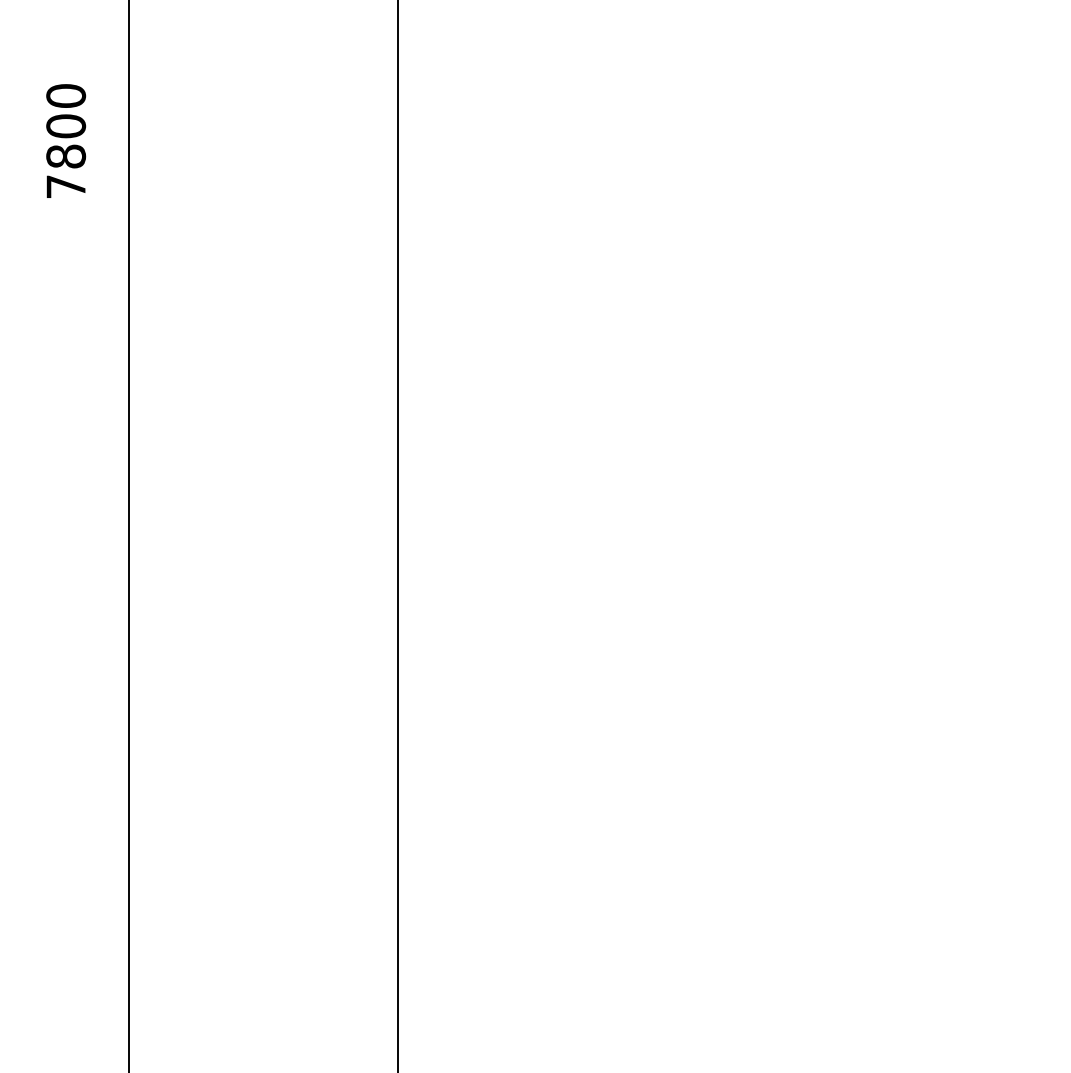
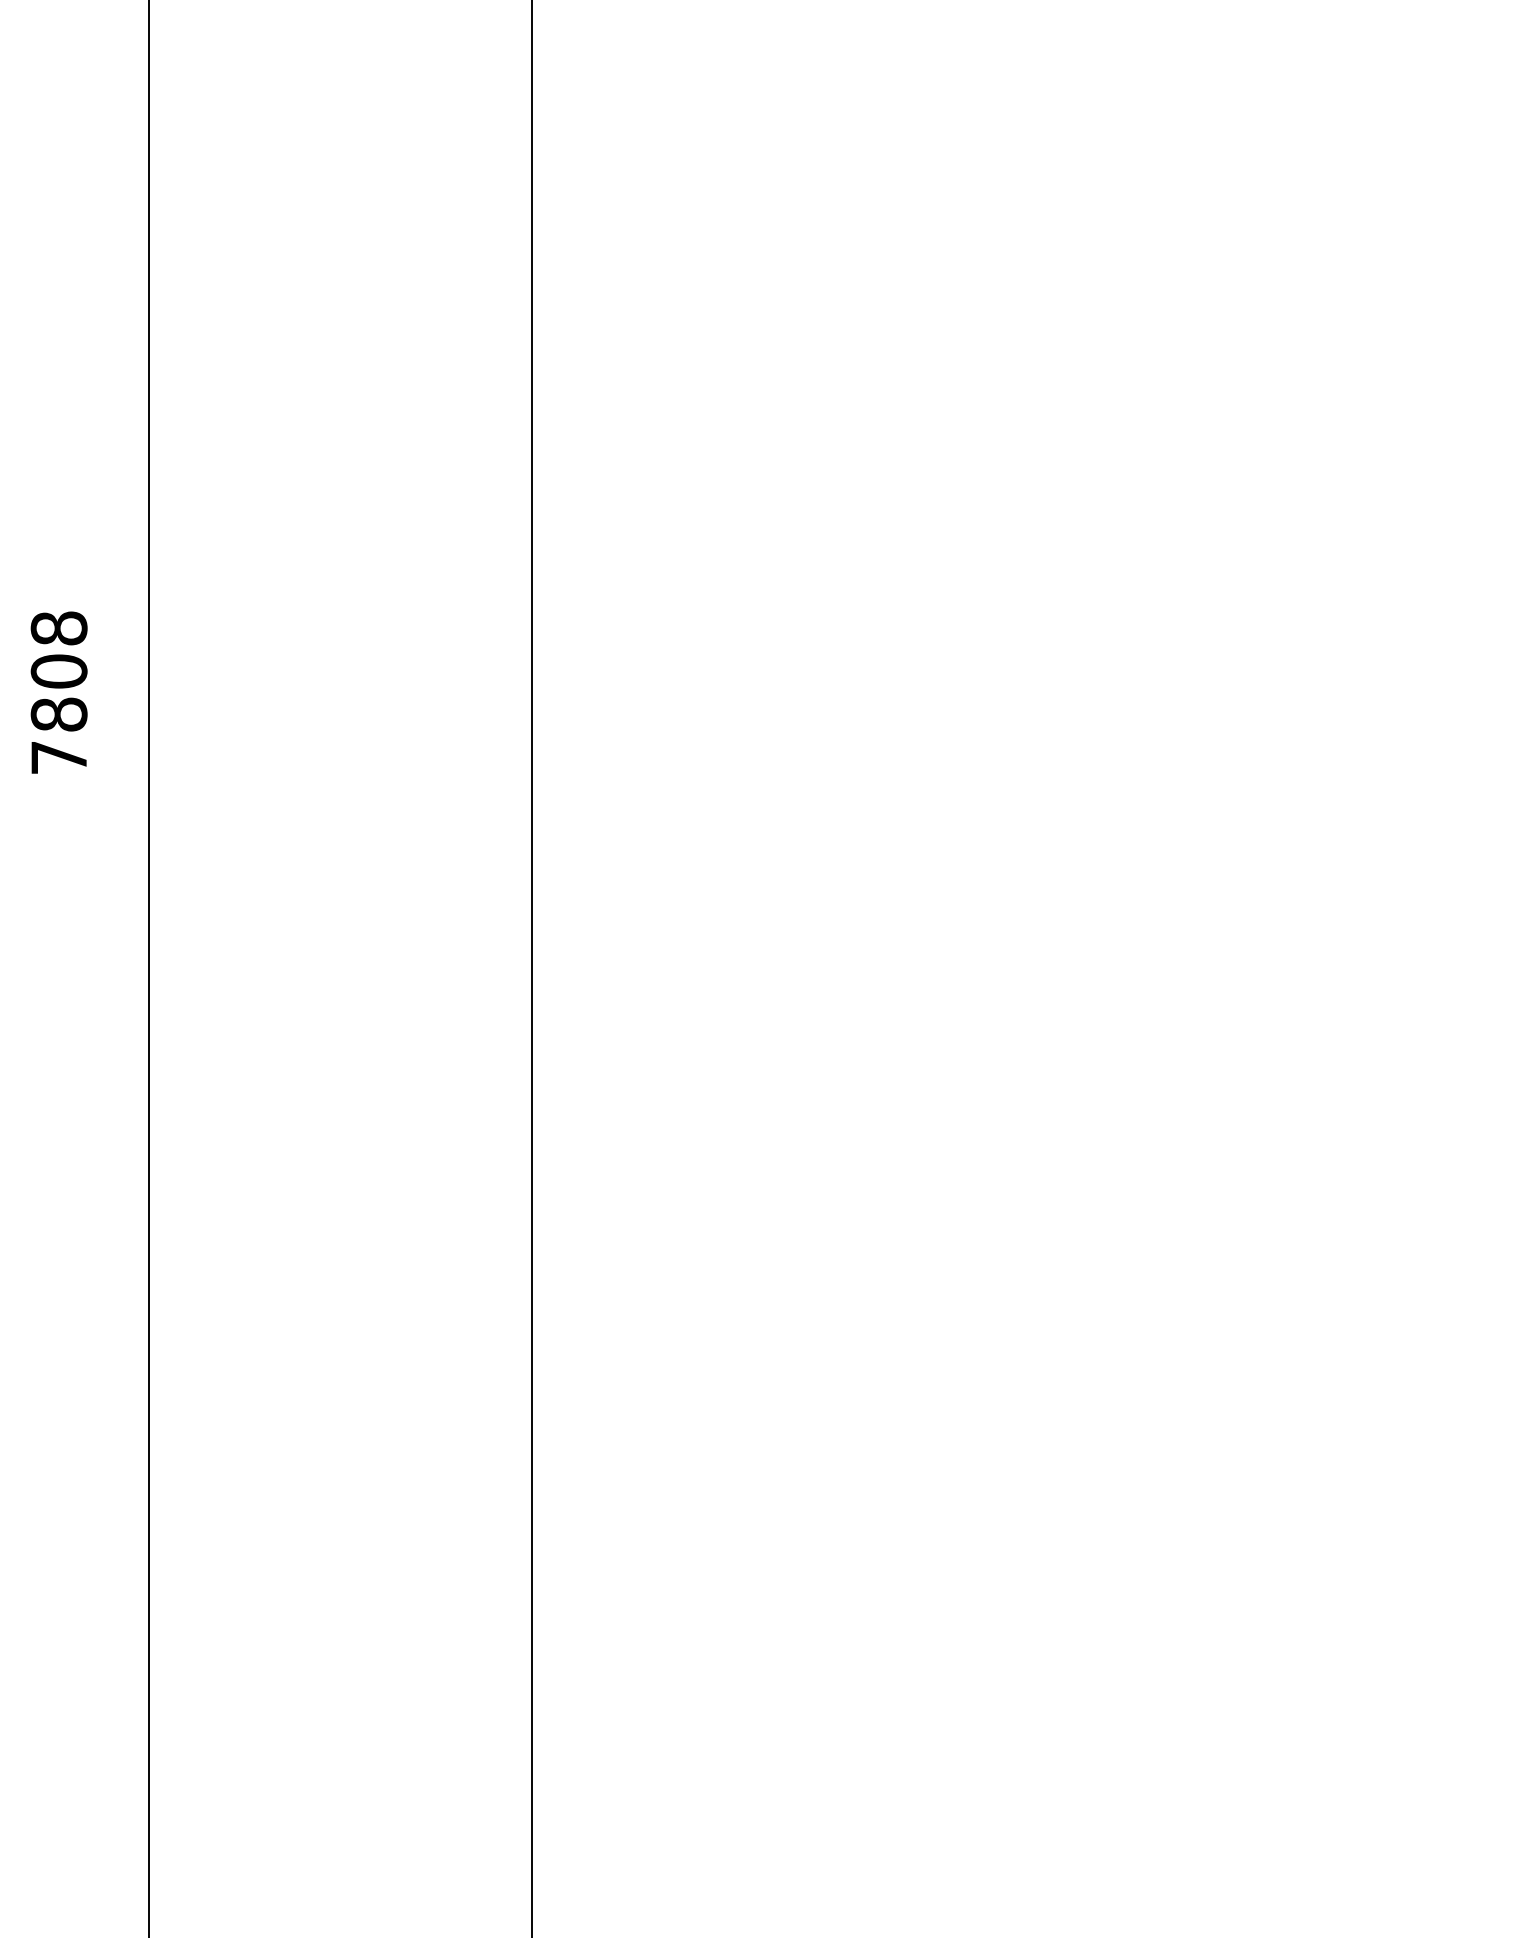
text: (66, 96) -> (59, 628), 7800 -> 7808

